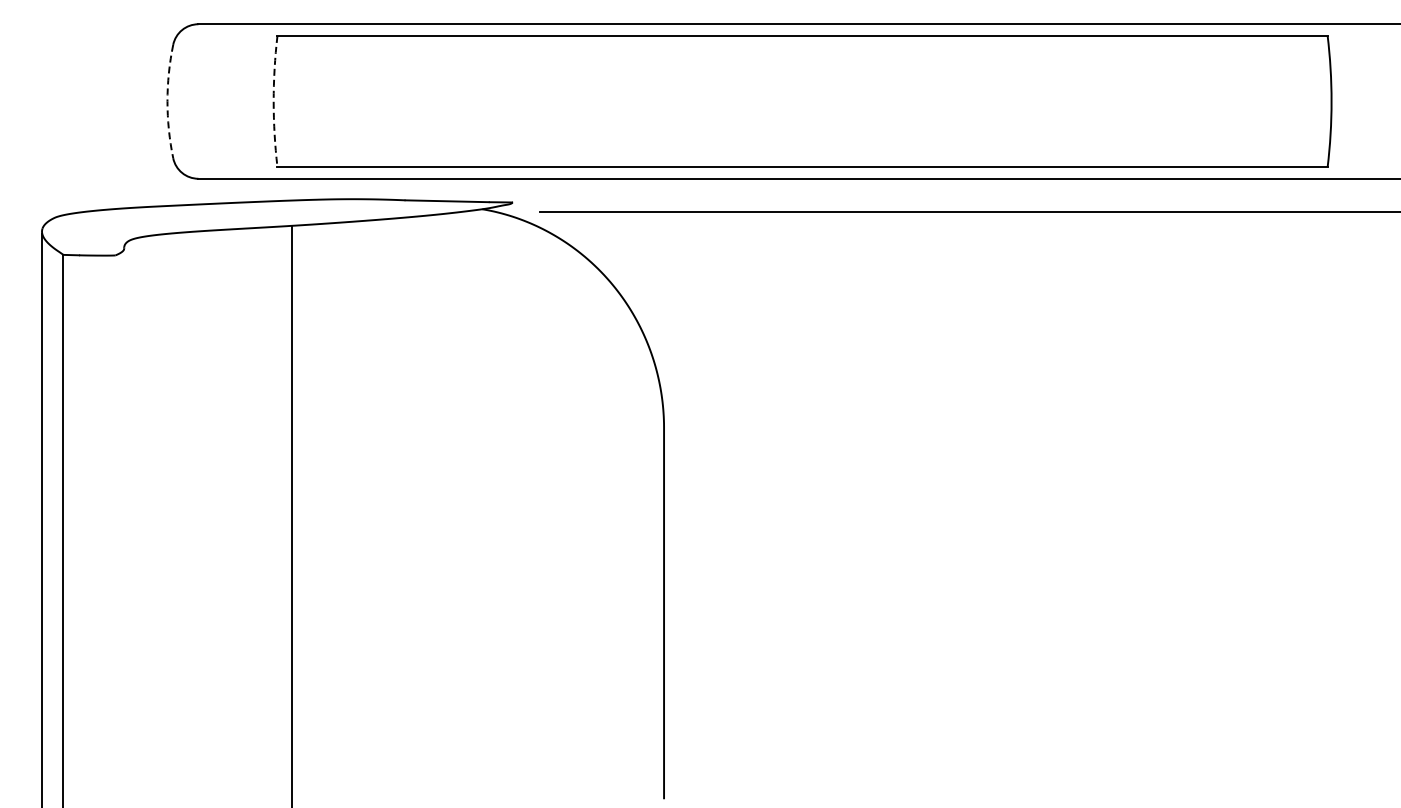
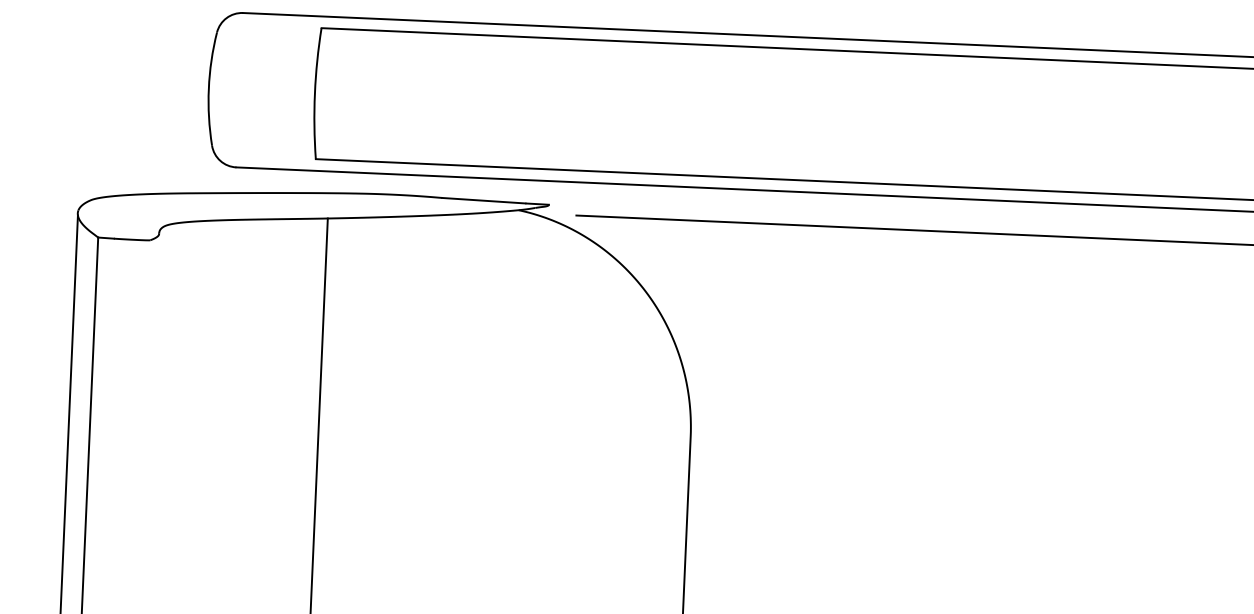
arc: (167, 101) -> (208, 88), dashed -> solid
arc: (273, 101) -> (314, 93), dashed -> solid

